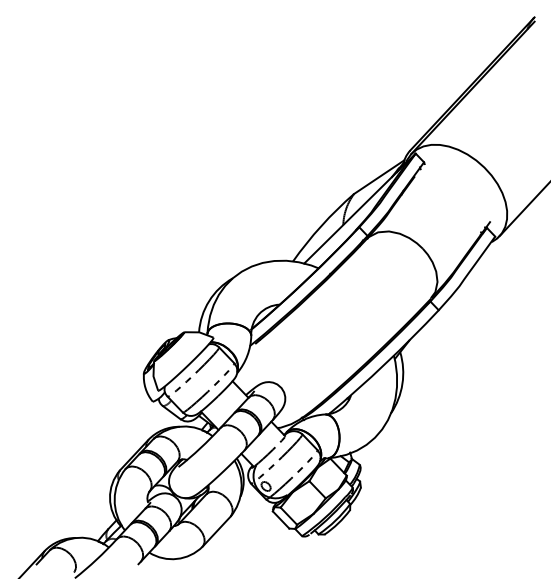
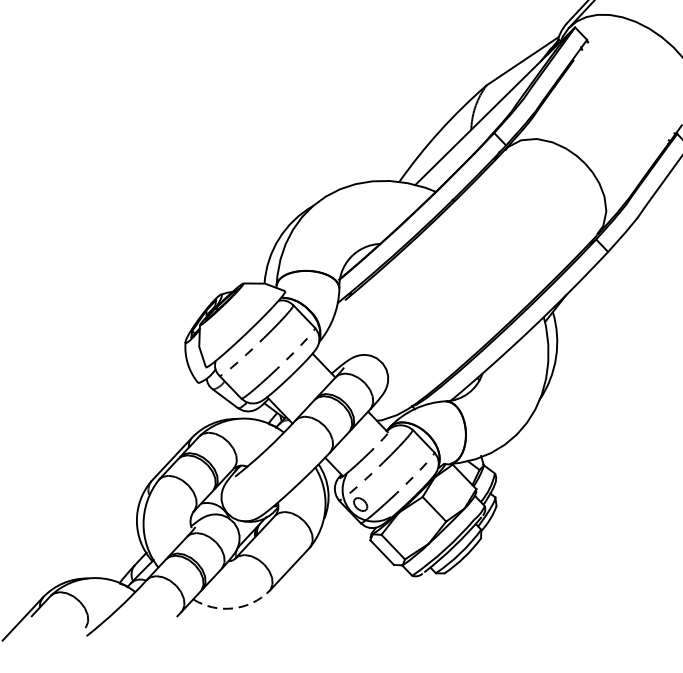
arc: (177, 558) -> (233, 607), solid -> dashed

